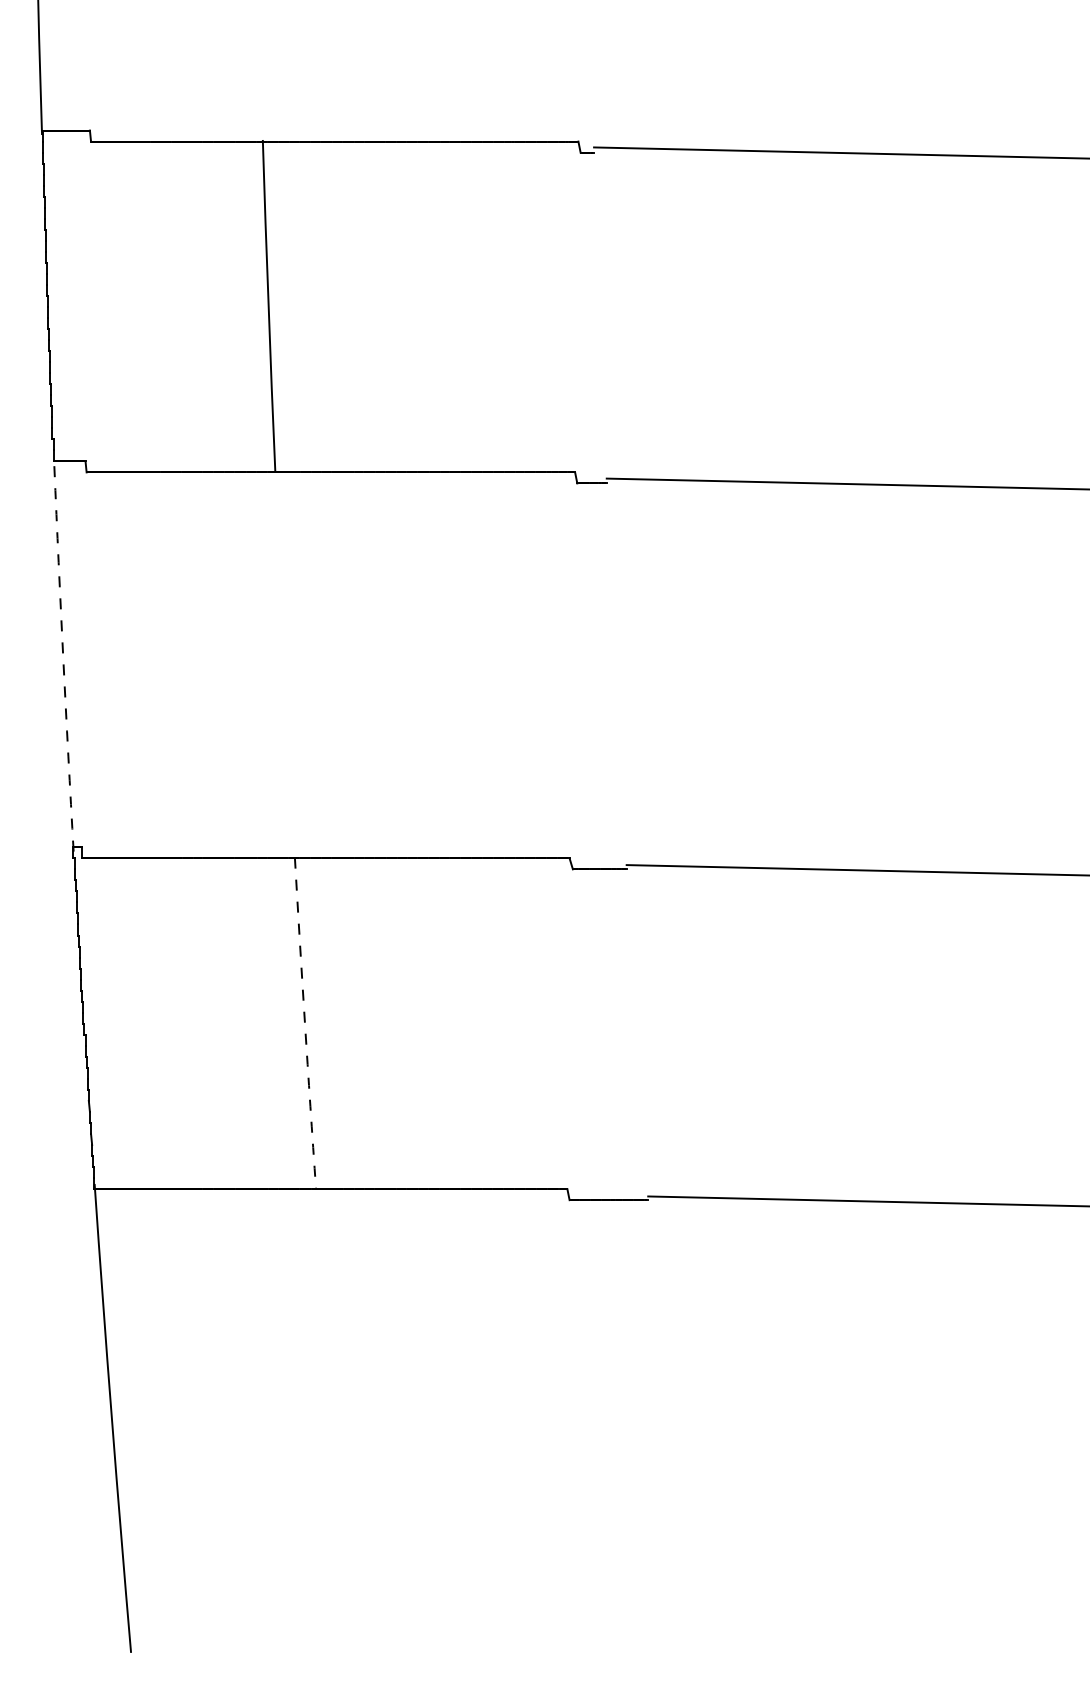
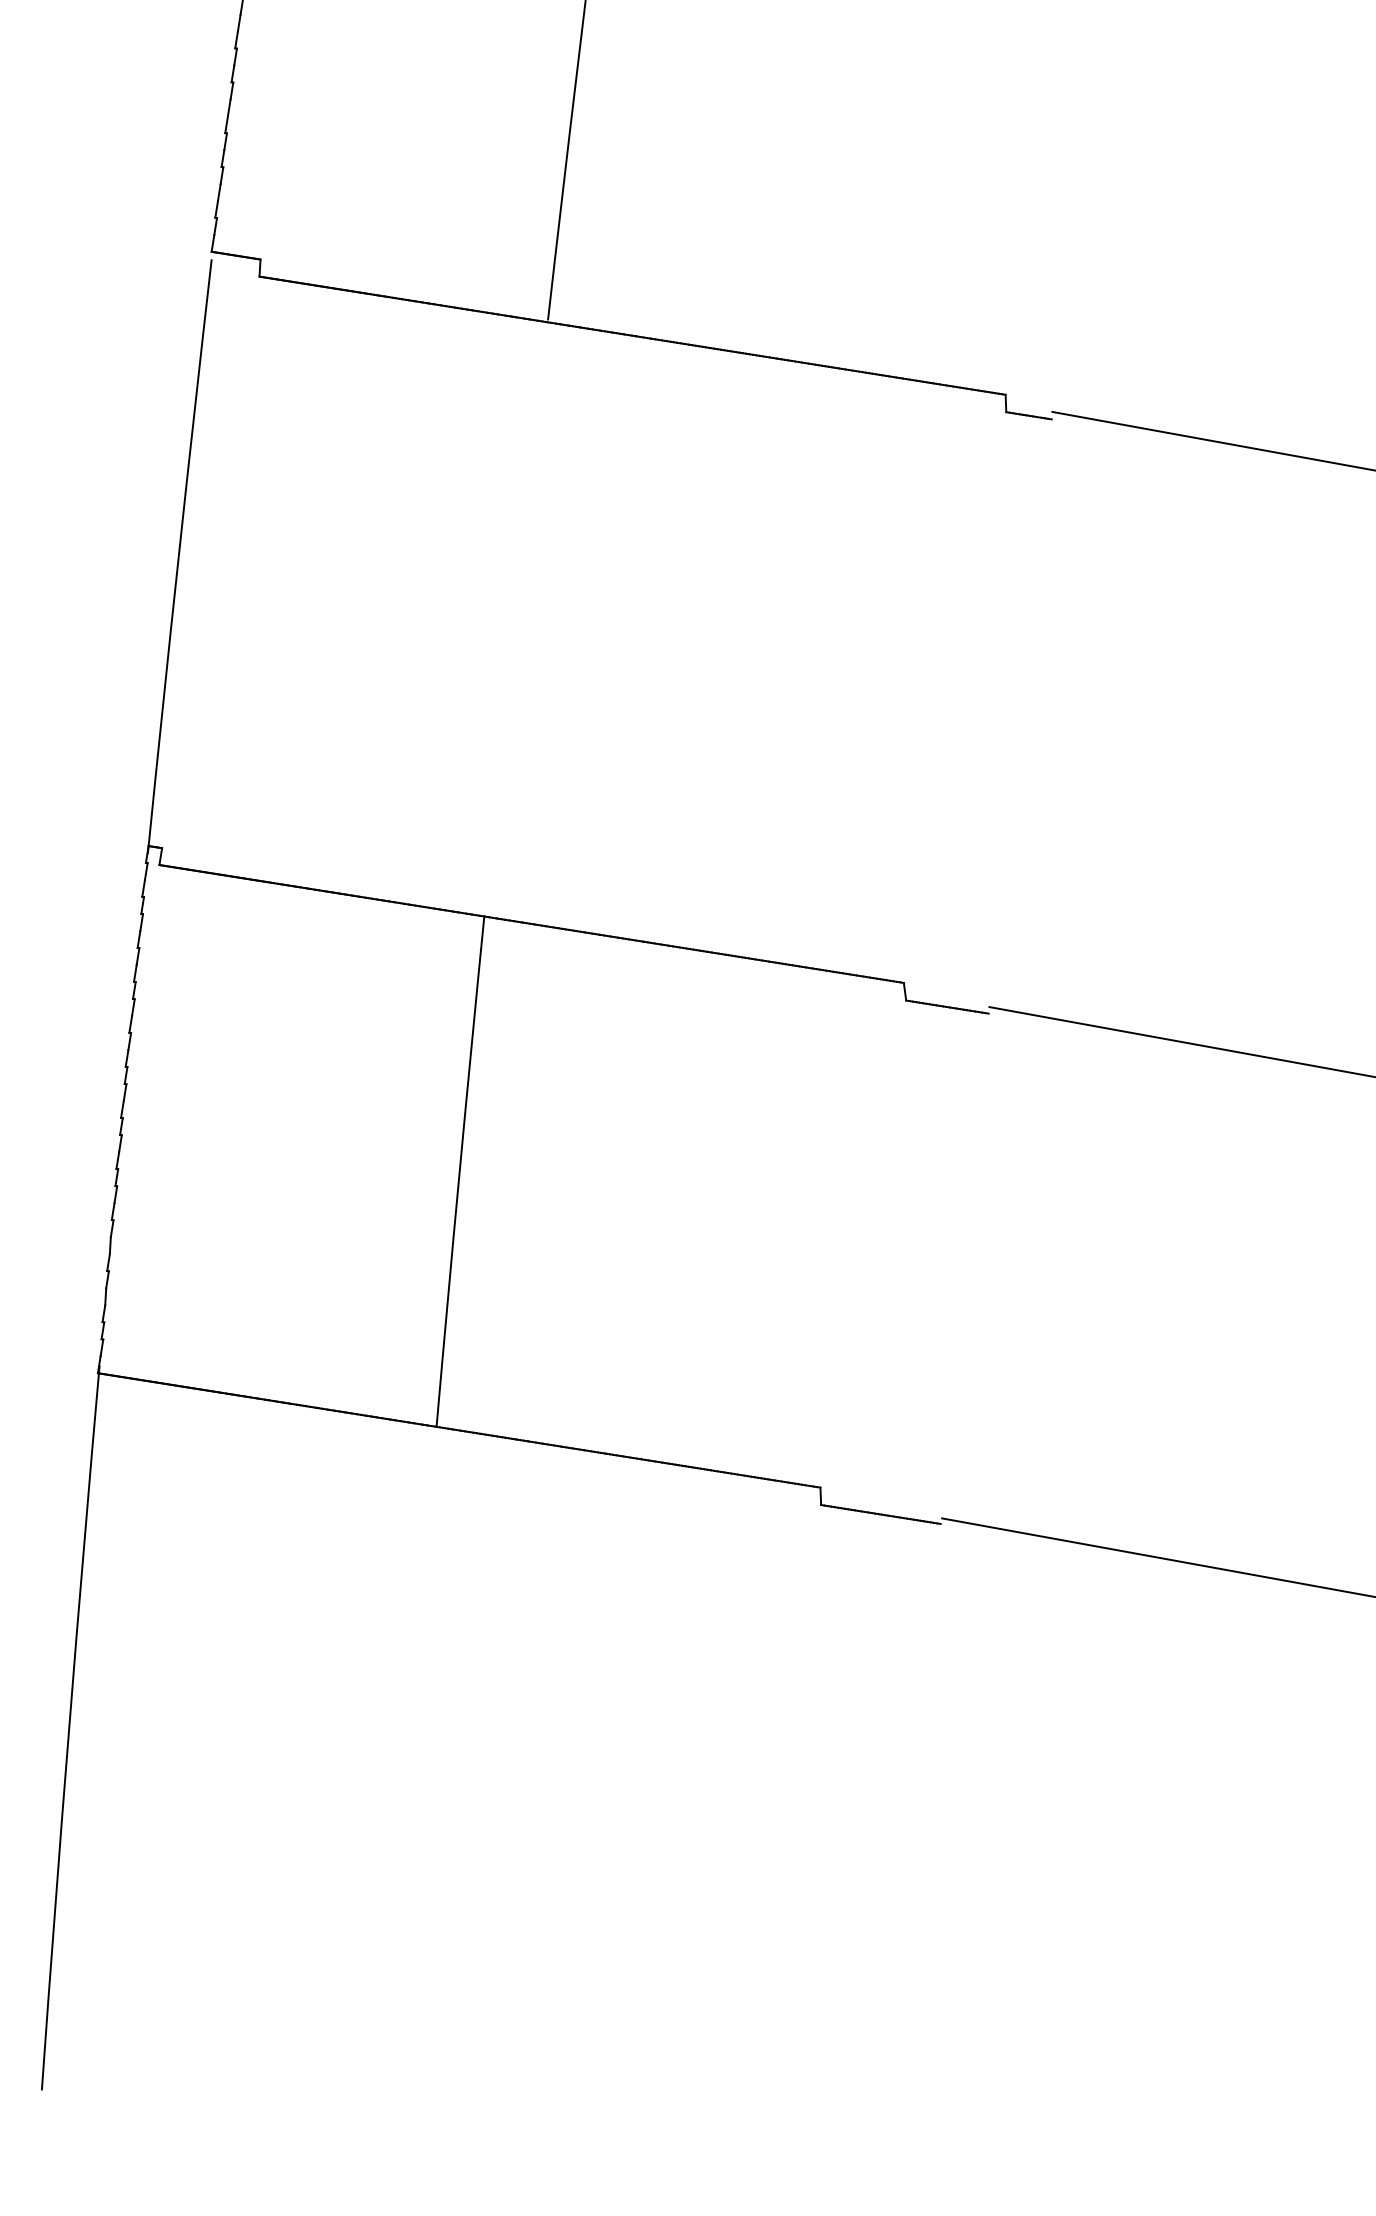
arc: (63, 659) -> (178, 556), dashed -> solid
arc: (304, 1023) -> (458, 1171), dashed -> solid

